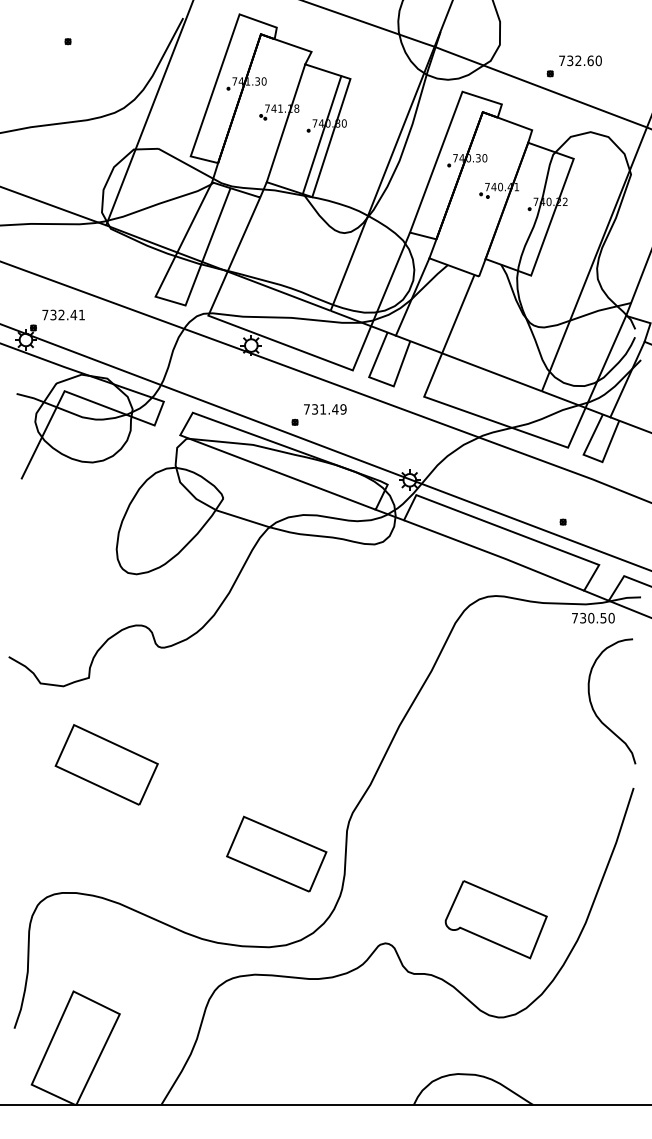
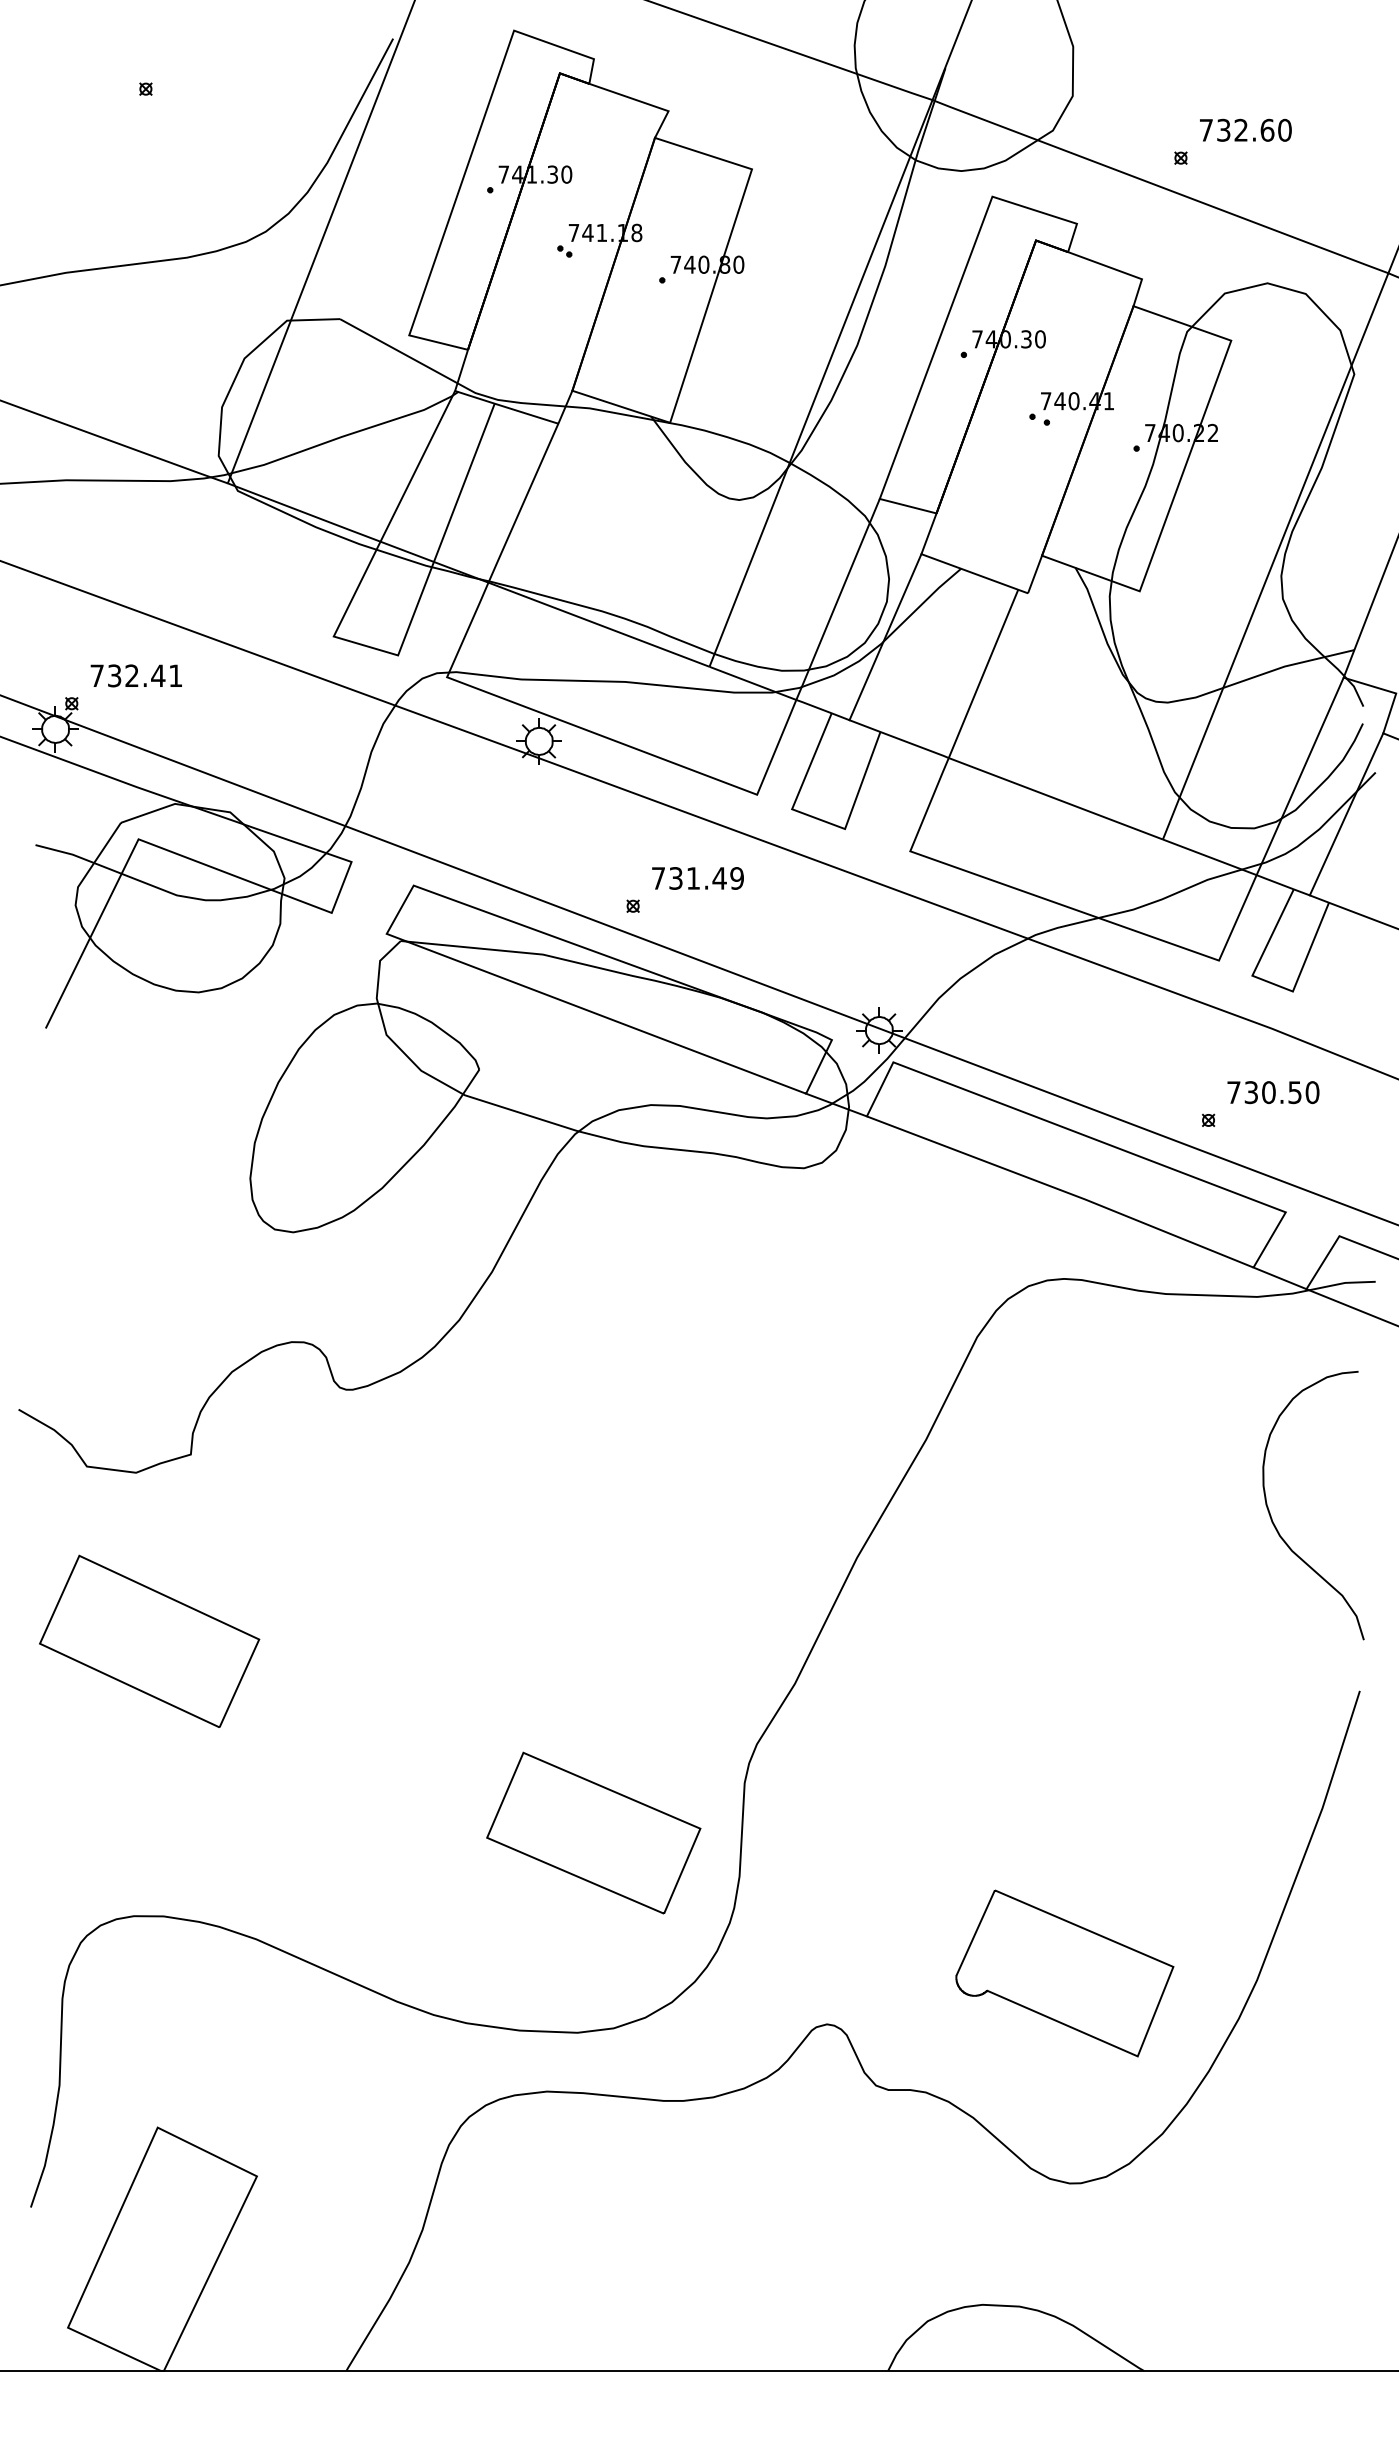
line: (321, 135) -> (612, 264), moved
text: (593, 617) -> (1273, 1091), moved
part: (106, 764) -> (148, 1640), moved

